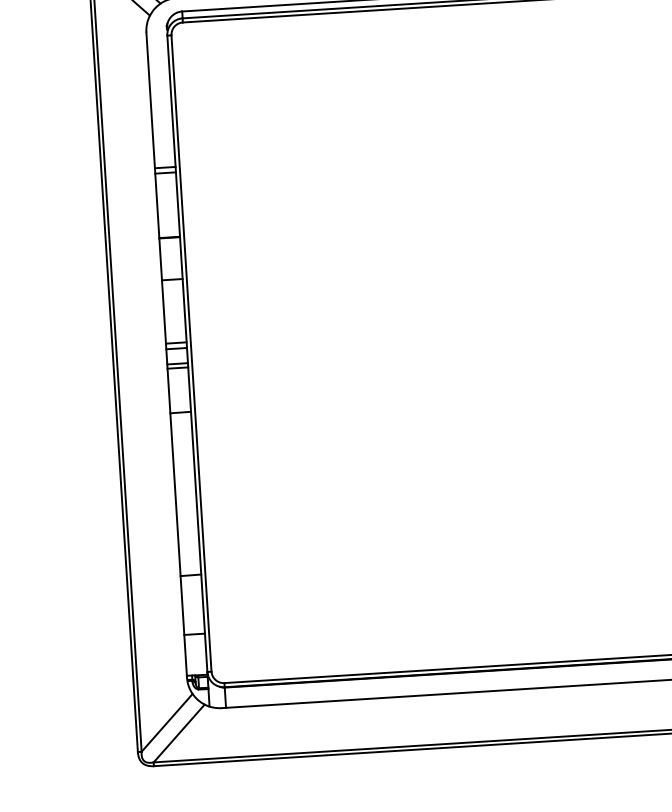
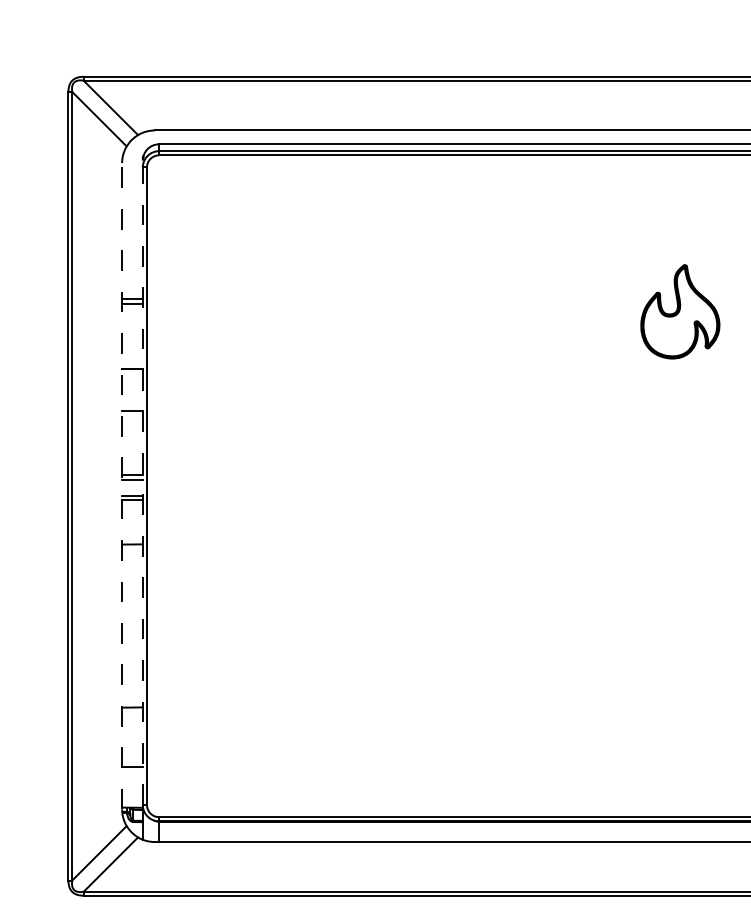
line: (167, 354) -> (122, 485), solid -> dashed
line: (187, 354) -> (142, 486), solid -> dashed

